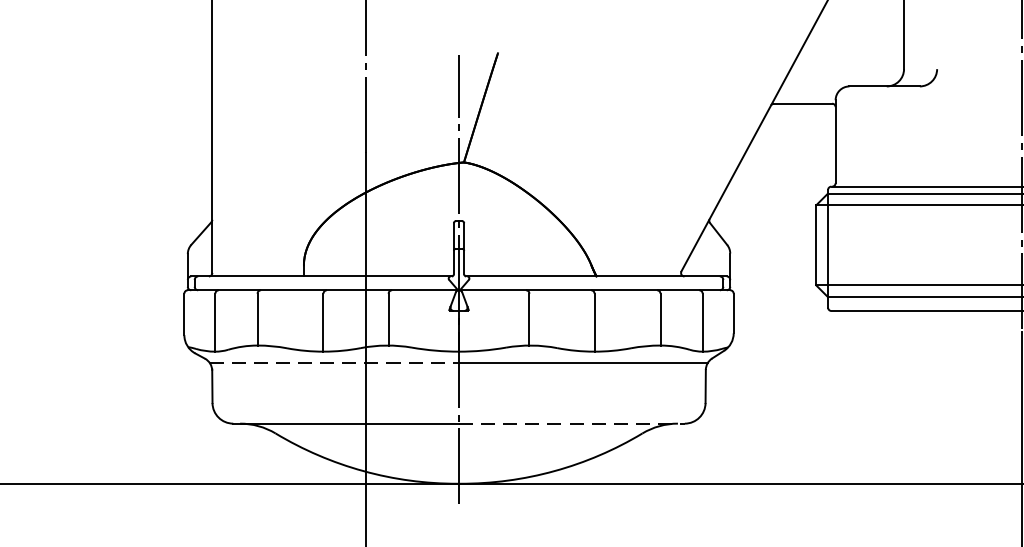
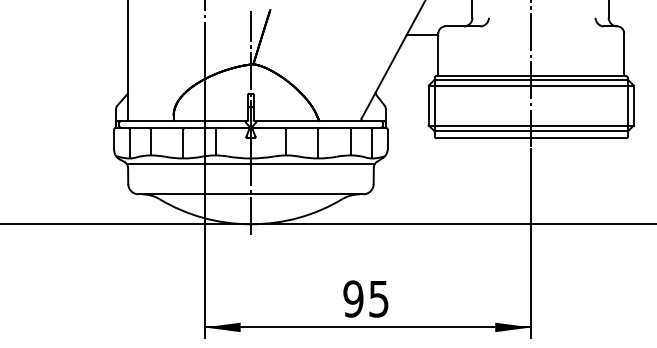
line: (335, 363) -> (189, 164), dashed -> solid
line: (572, 424) -> (307, 194), dashed -> solid

